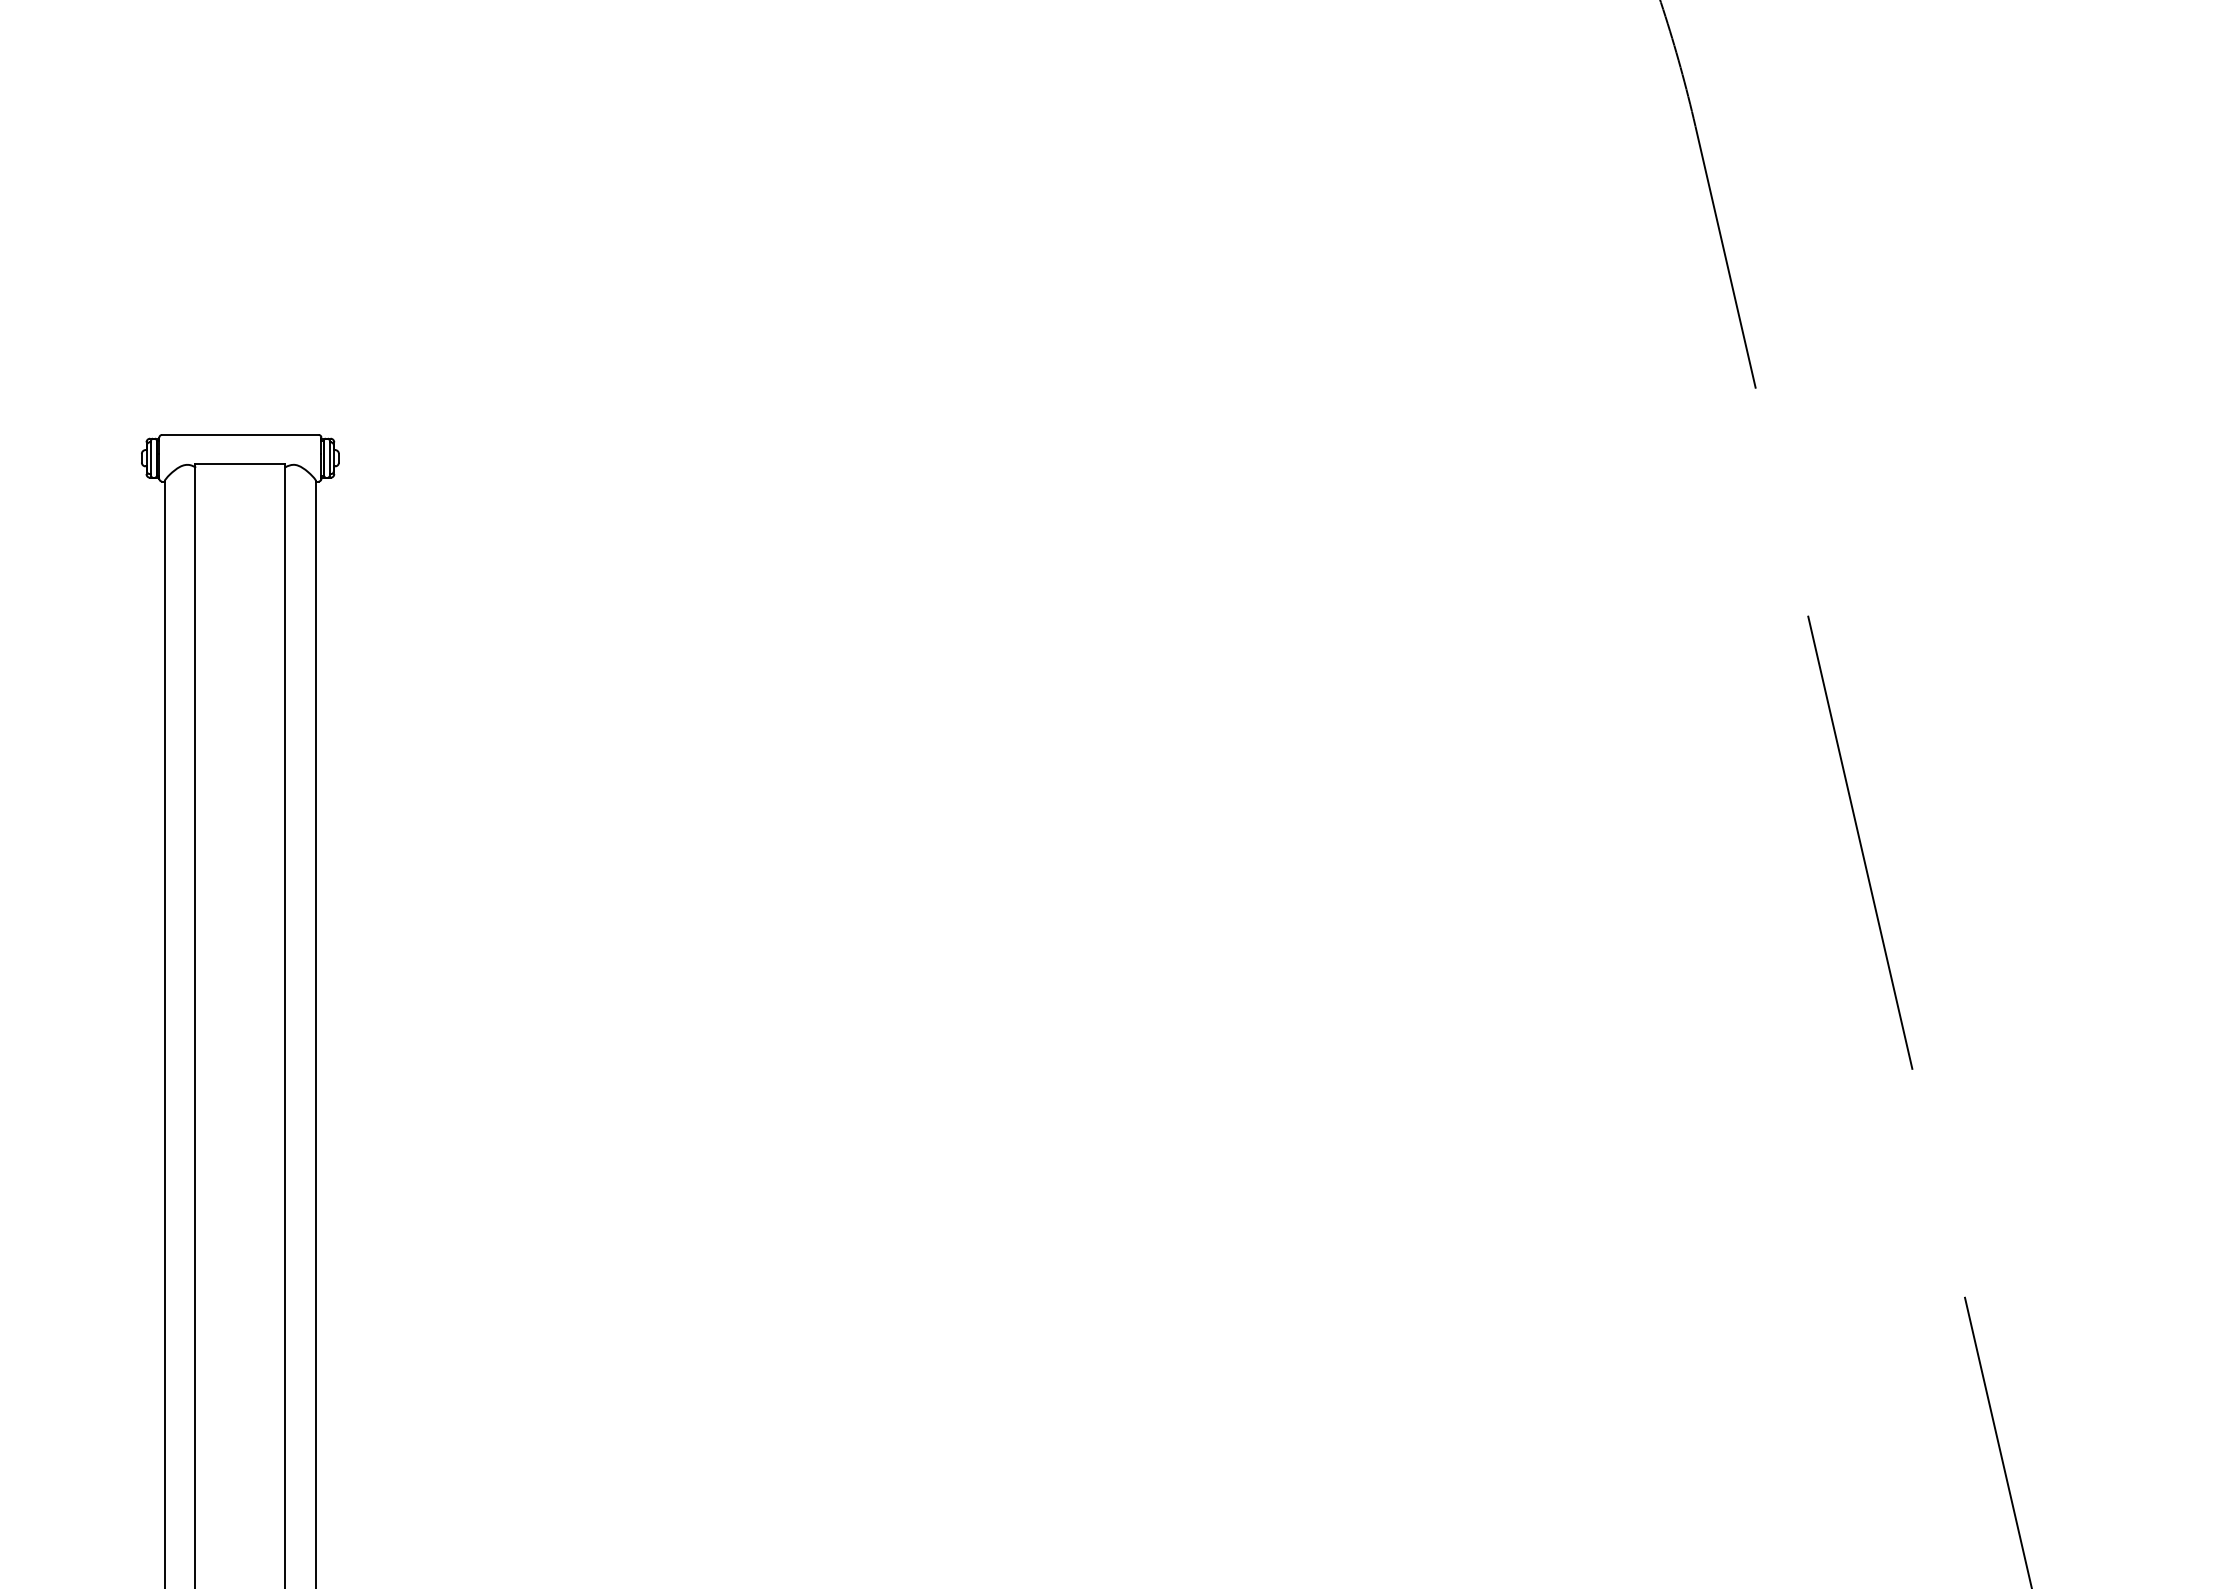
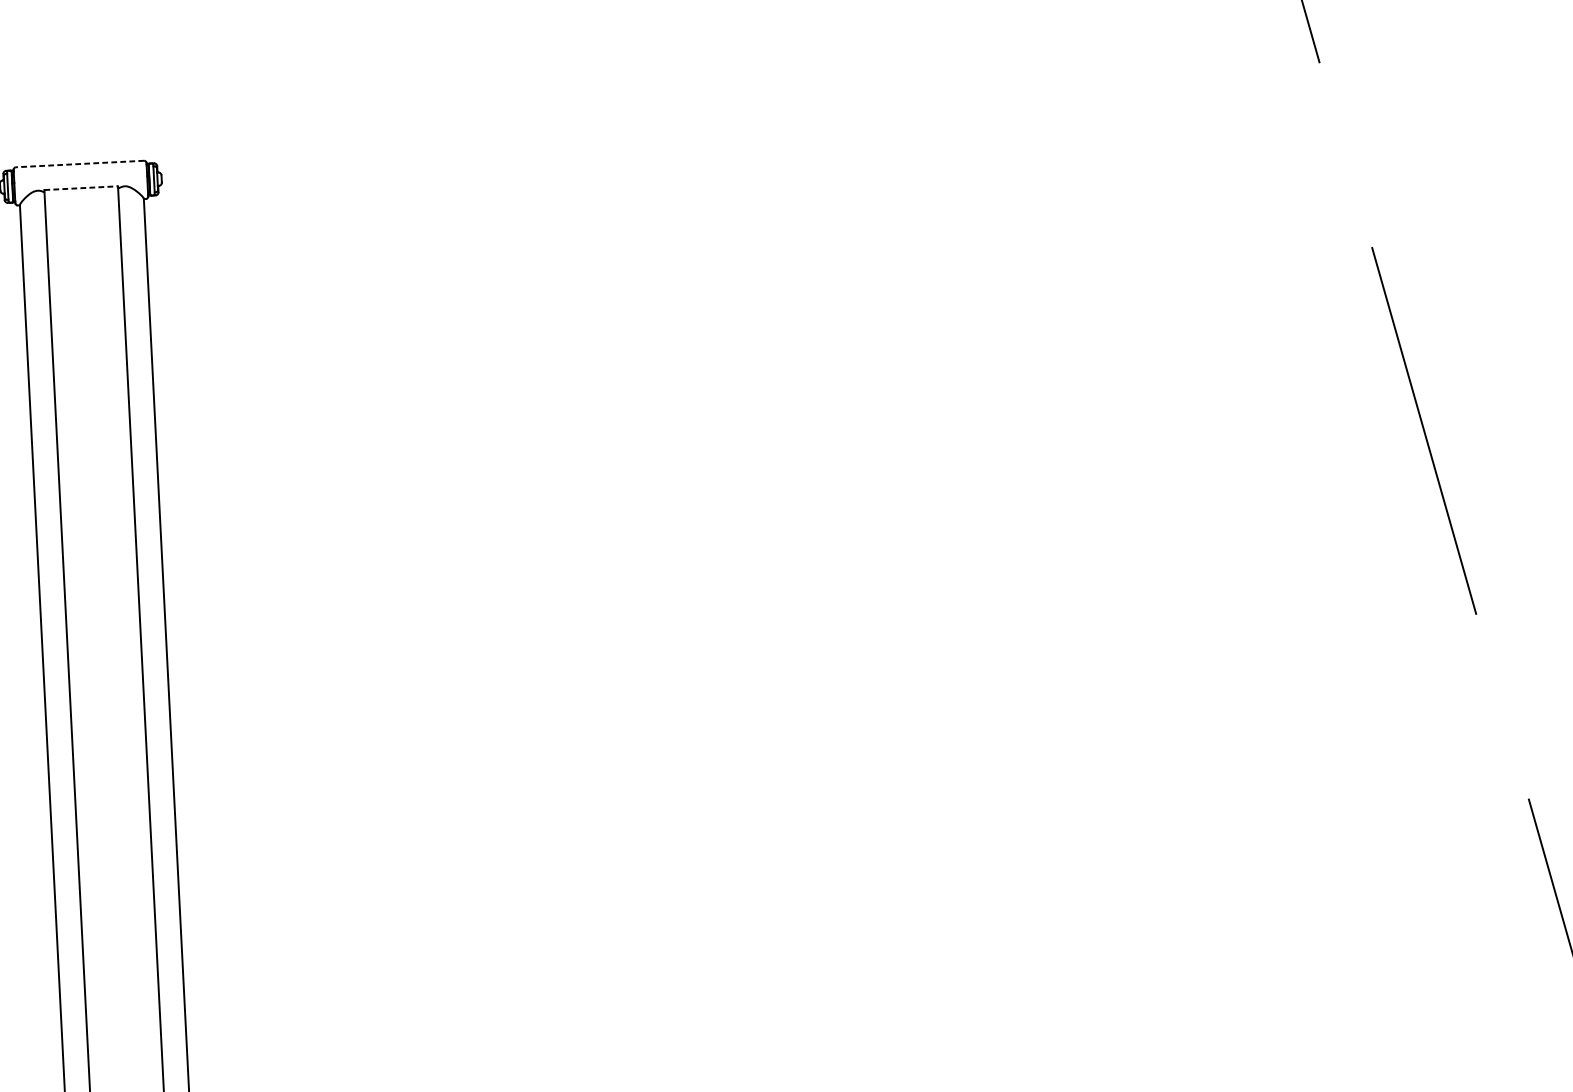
line: (239, 434) -> (79, 163), solid -> dashed
line: (240, 464) -> (81, 188), solid -> dashed

